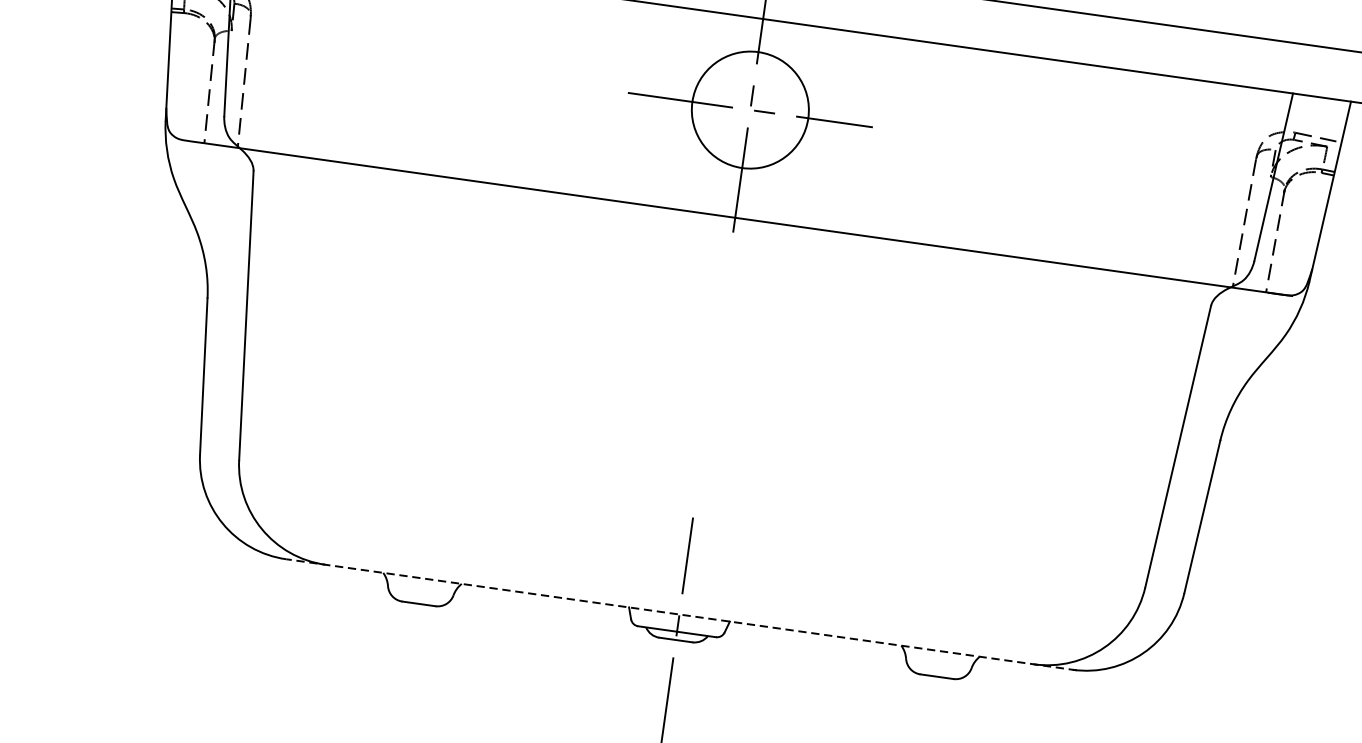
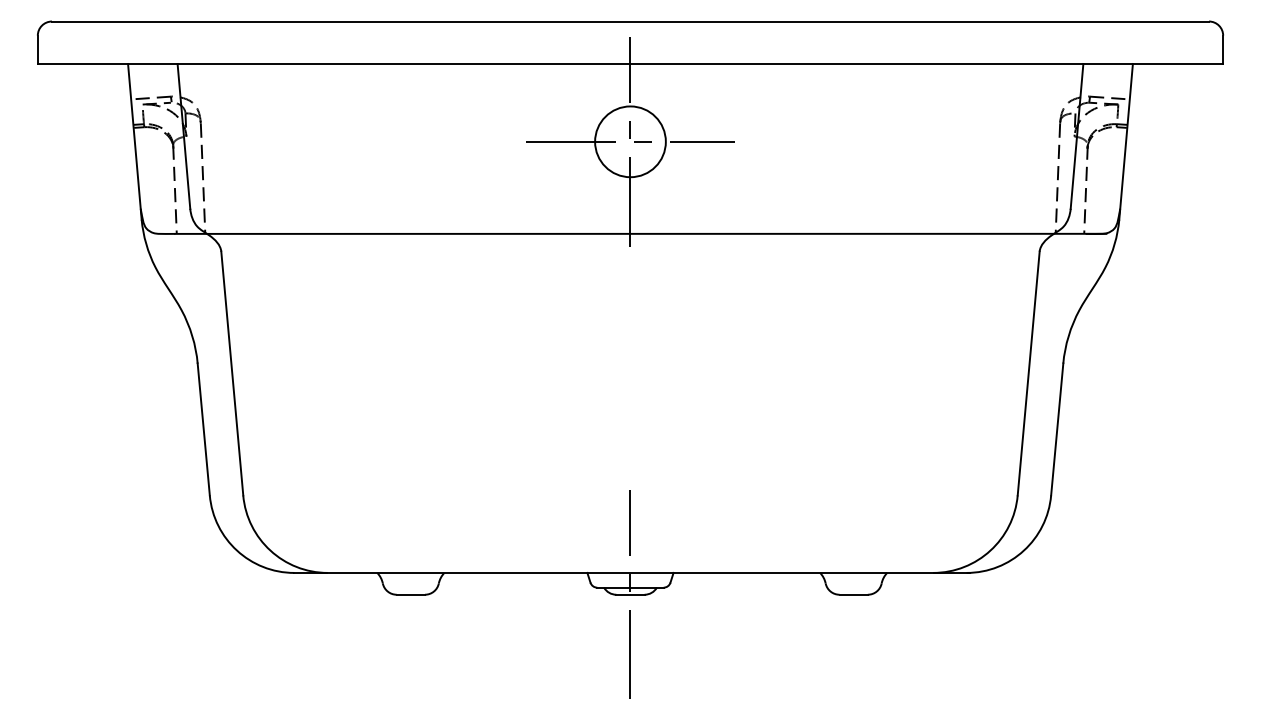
circle: (750, 109) -> (630, 141), size x0.71
line: (681, 614) -> (632, 572), dashed -> solid

